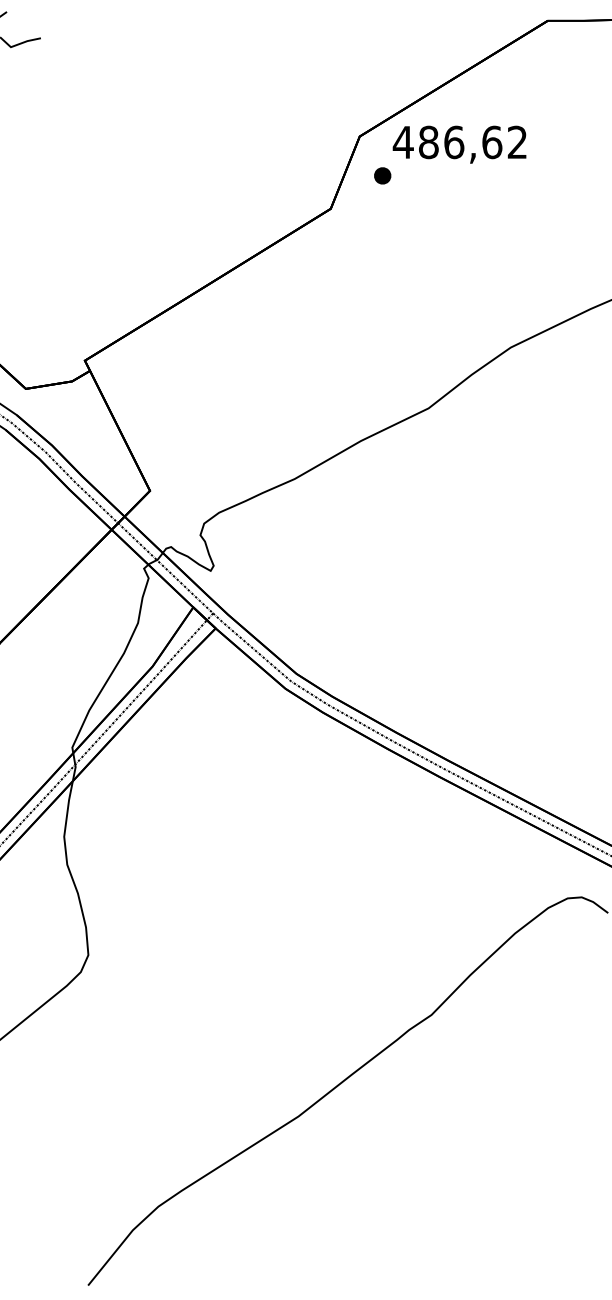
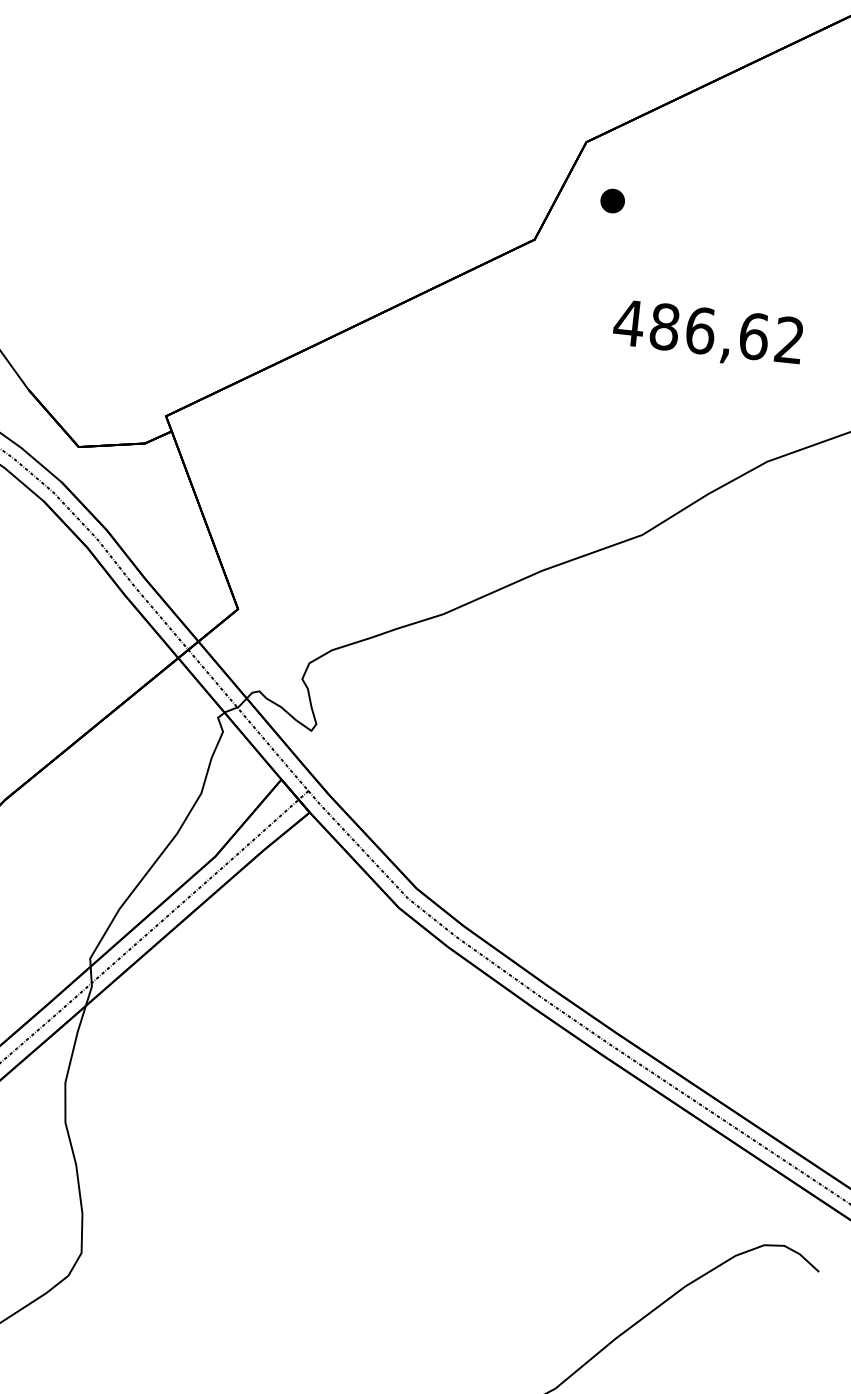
text: (459, 144) -> (707, 334), moved

